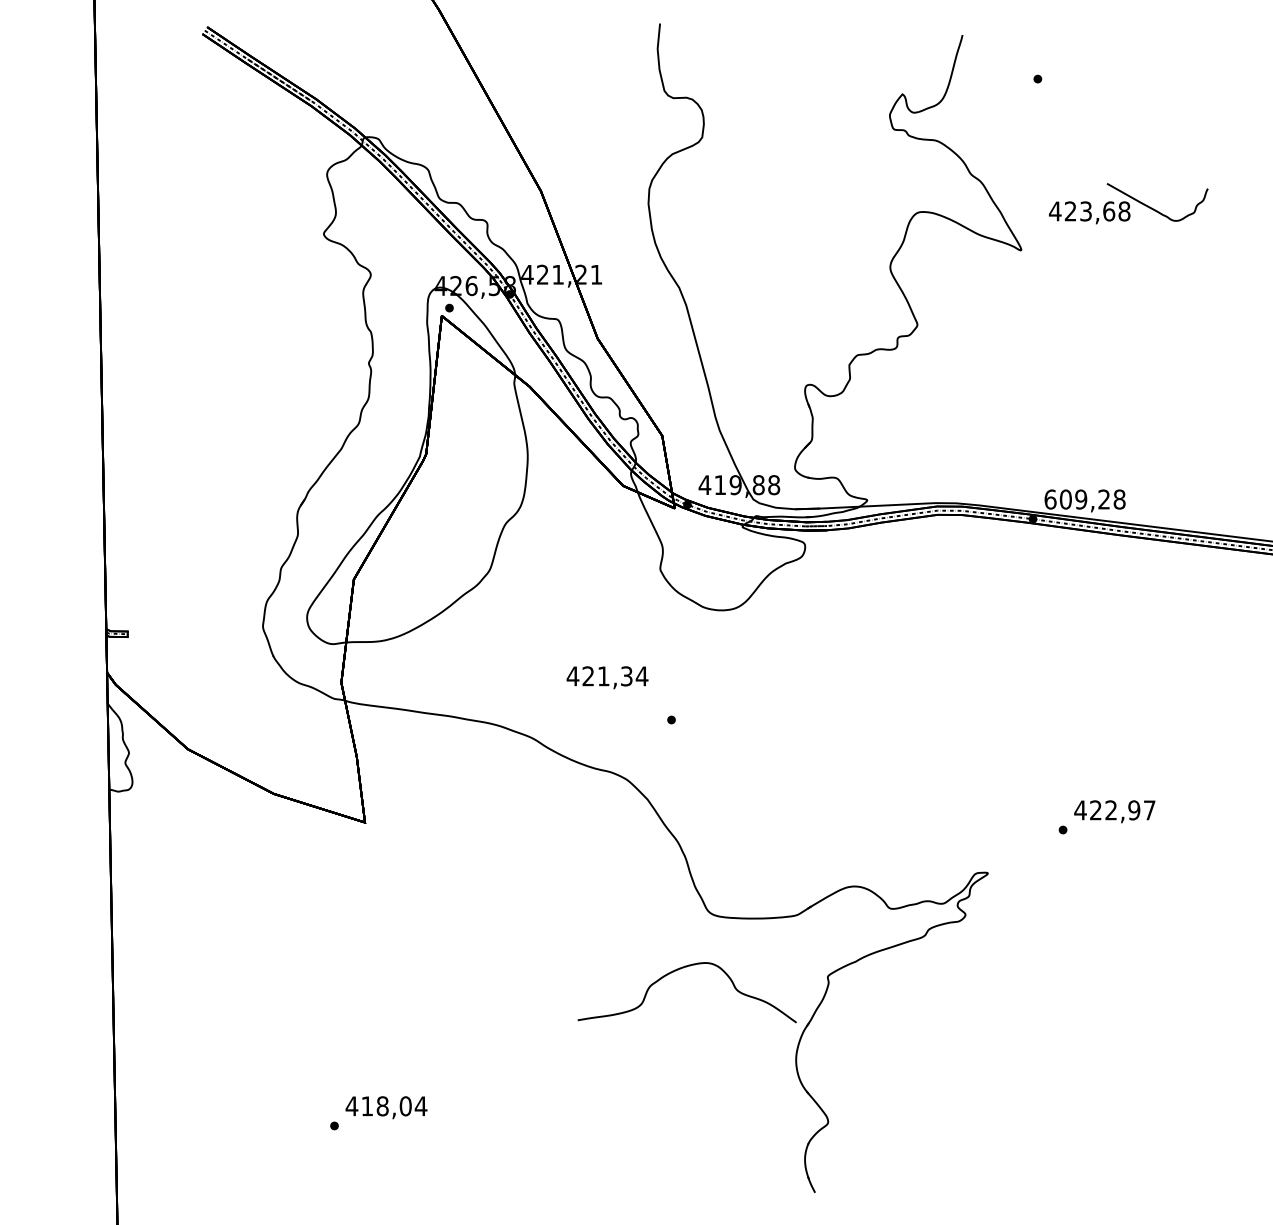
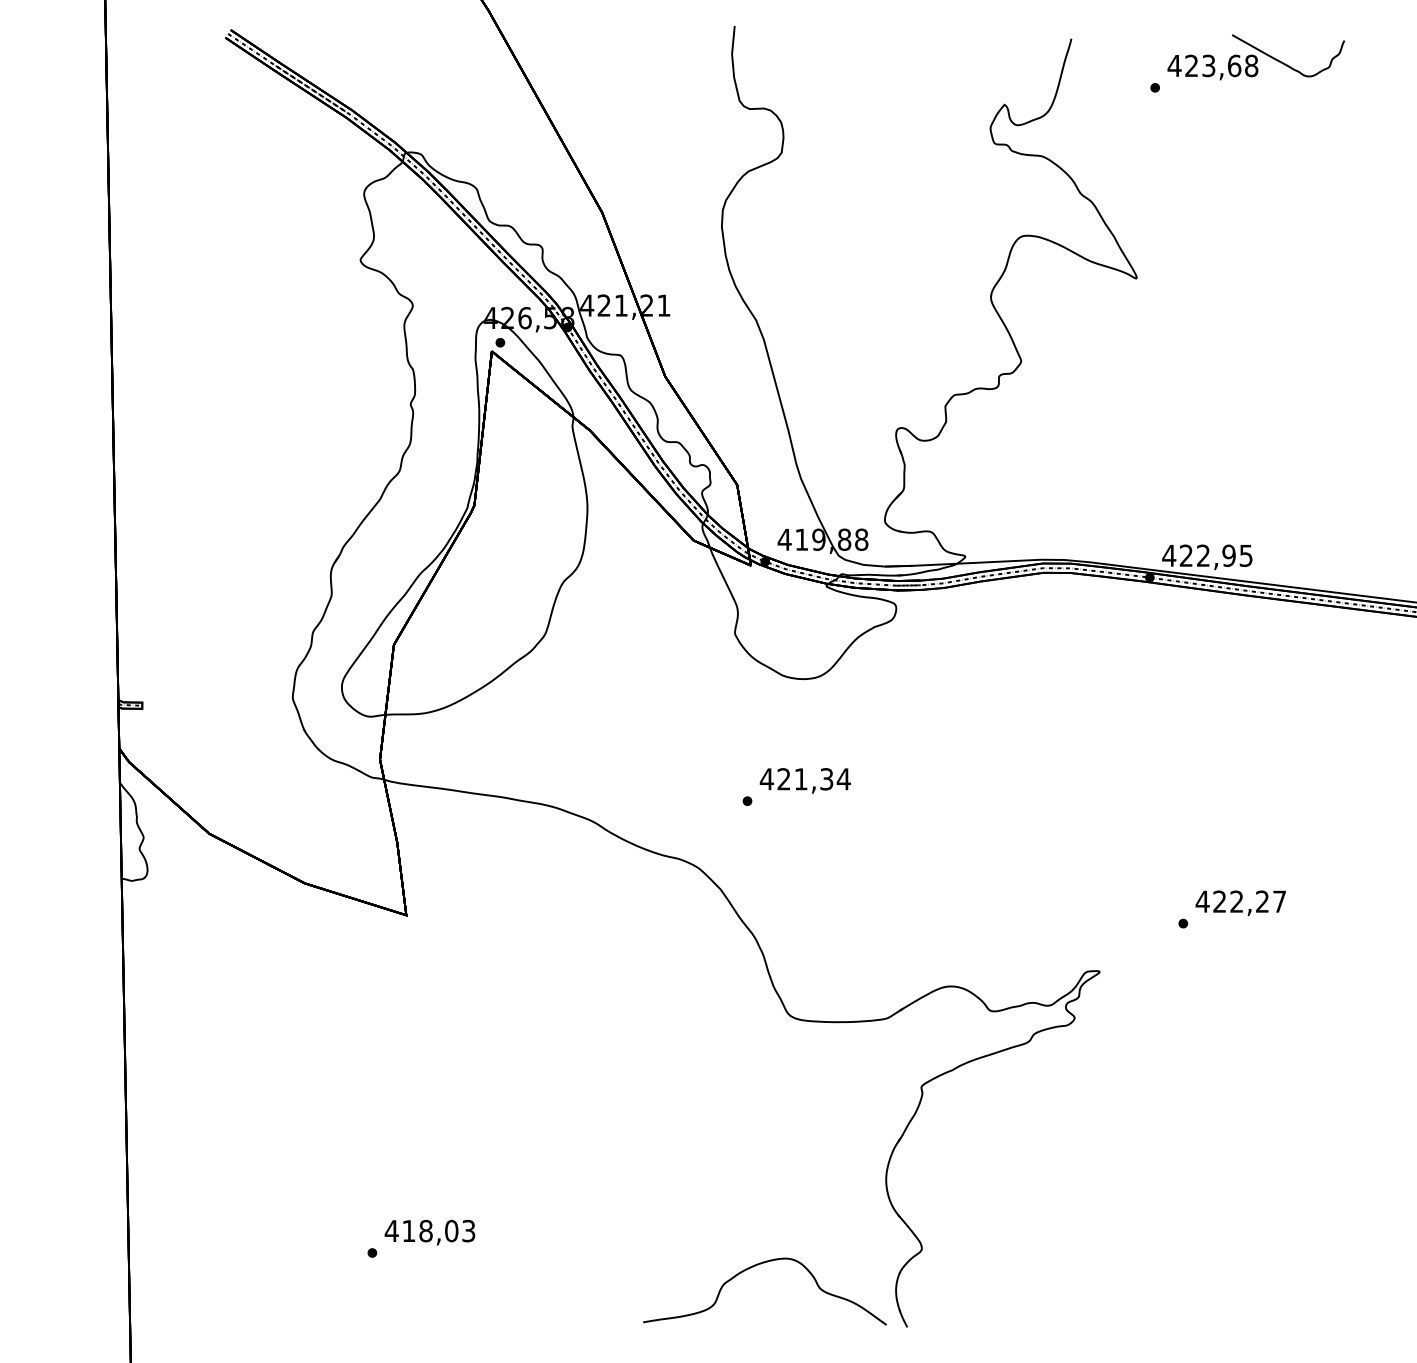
part: (1128, 203) -> (1256, 57), moved
text: (1084, 499) -> (1207, 555), 609,28 -> 422,95
text: (607, 677) -> (805, 780), moved
text: (1134, 810) -> (1262, 901), 422,97 -> 422,27
curve: (678, 970) -> (755, 1266), moved
text: (420, 1106) -> (468, 1231), 418,04 -> 418,03

